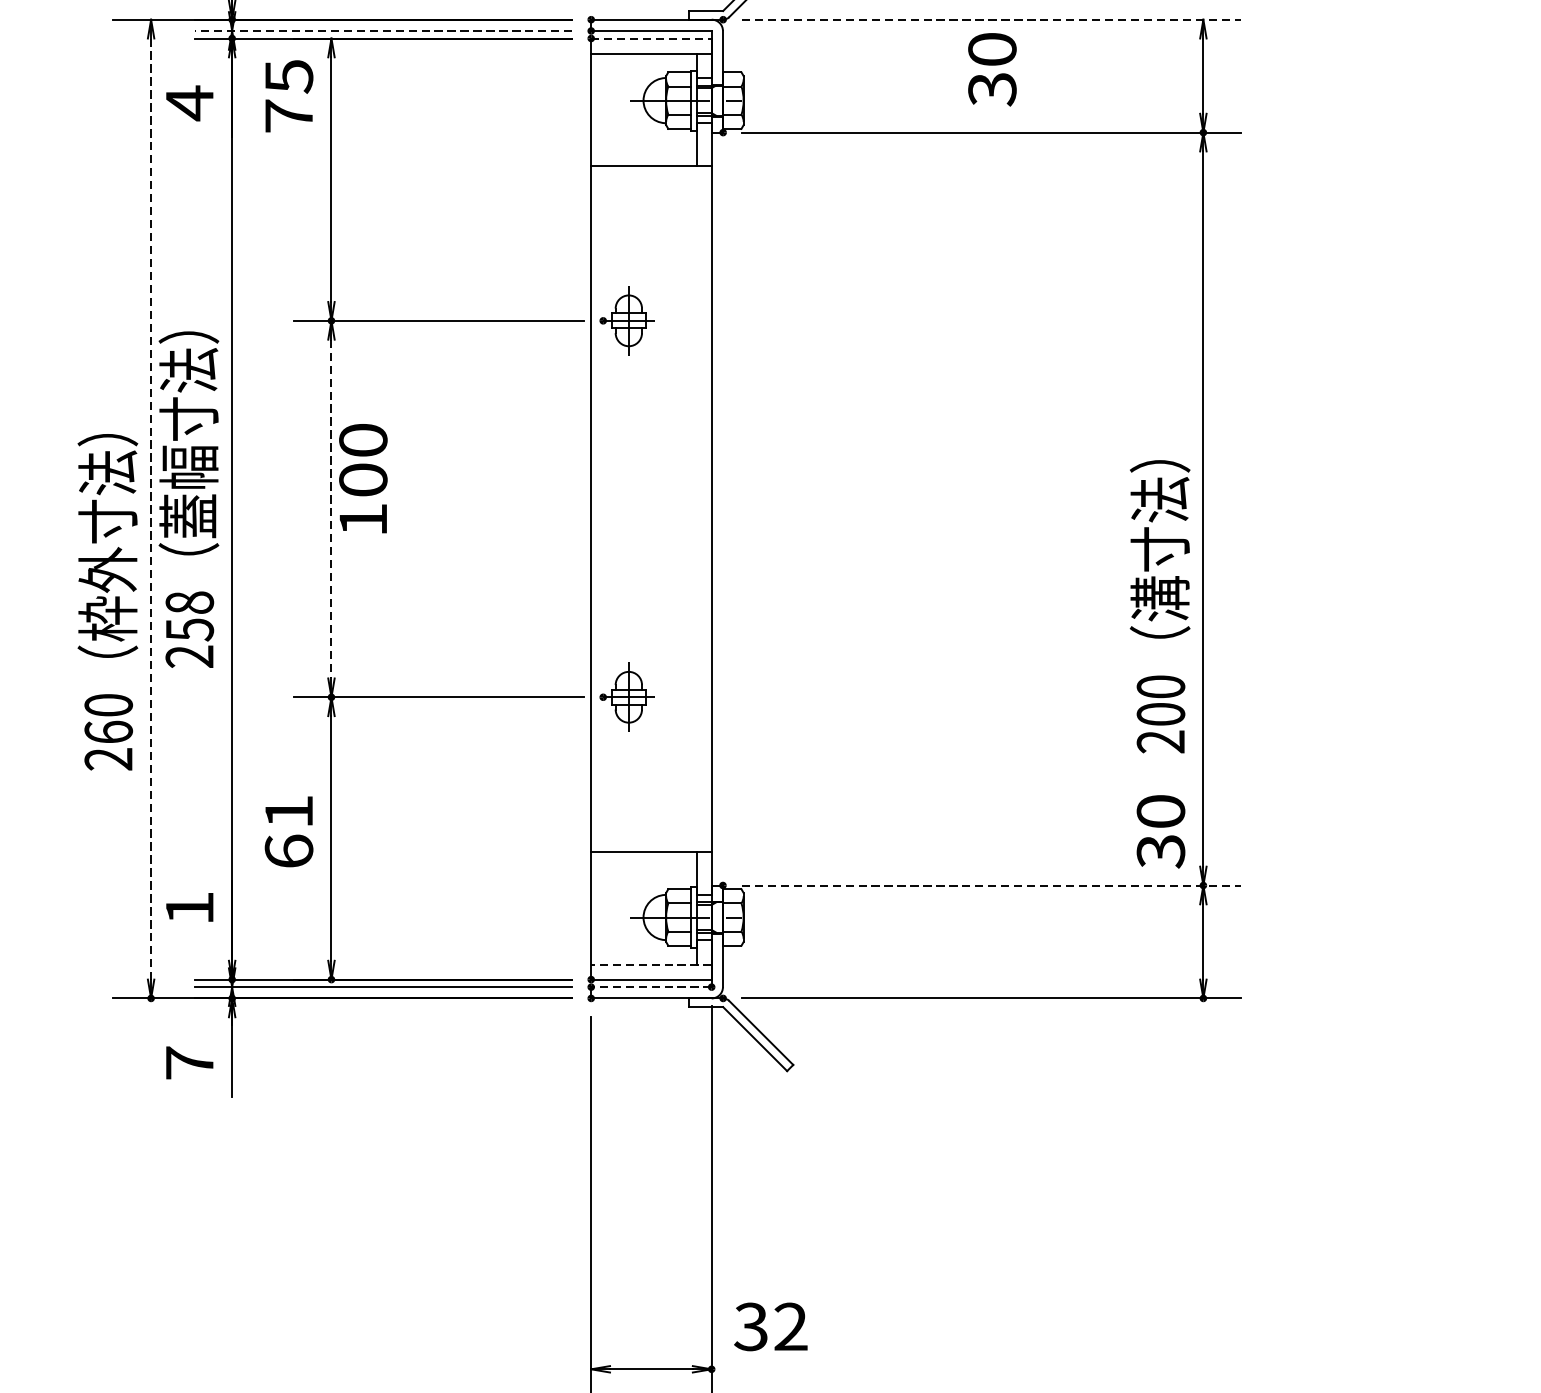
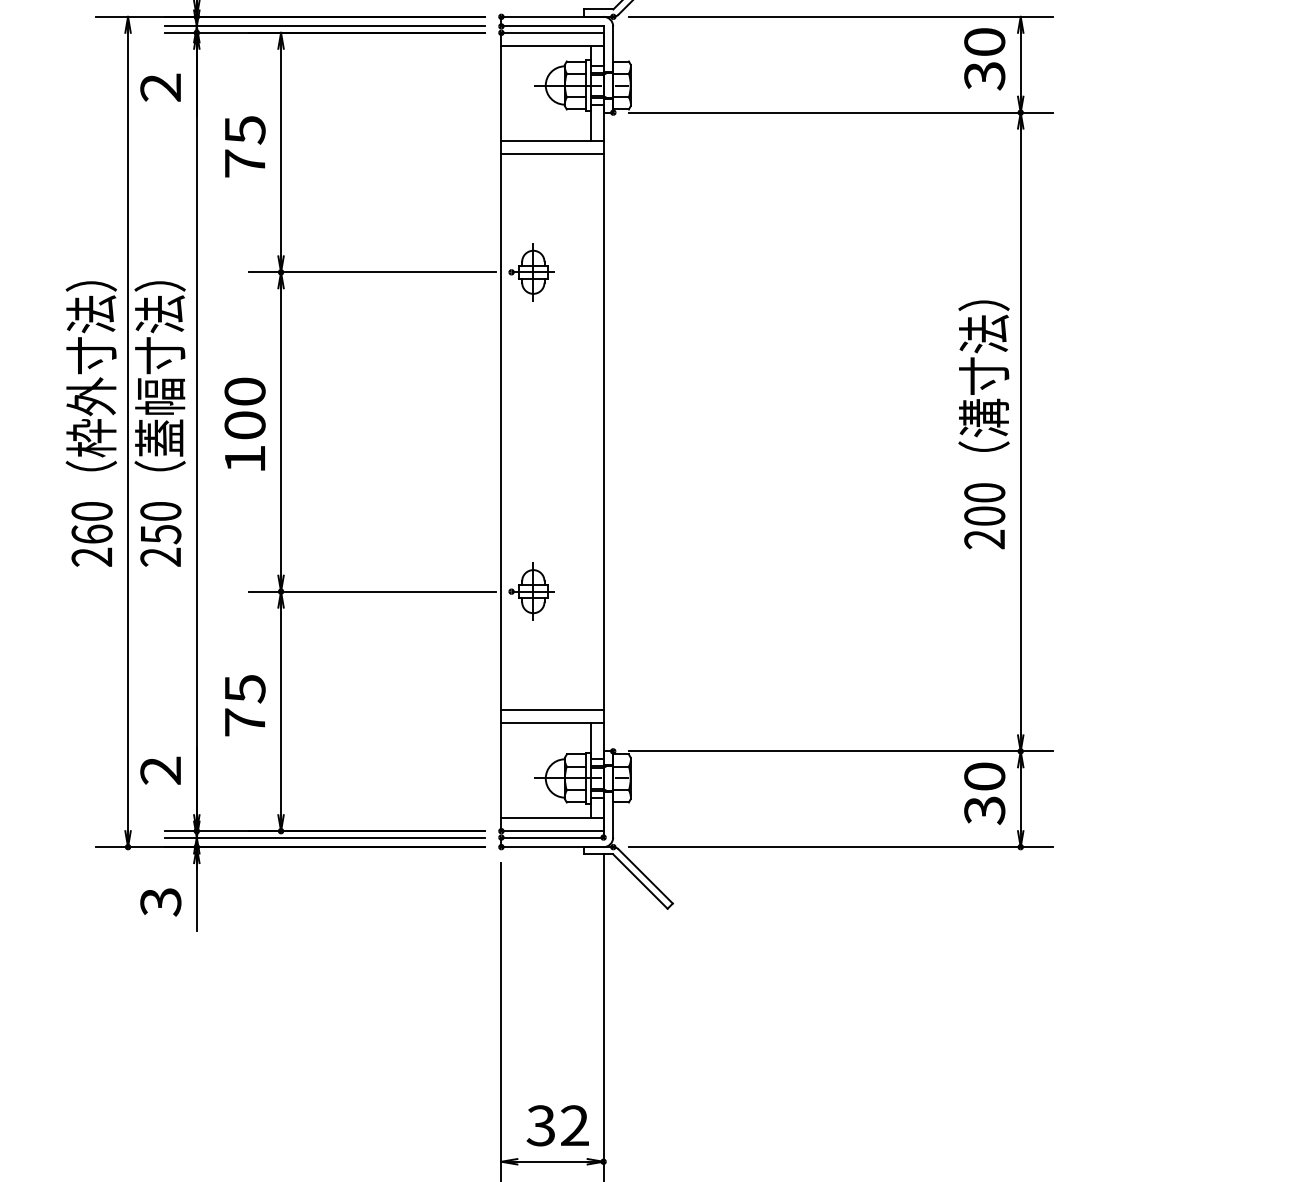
line: (990, 19) -> (840, 16), dashed -> solid
line: (382, 31) -> (324, 26), dashed -> solid
line: (652, 38) -> (553, 32), dashed -> solid
text: (992, 69) -> (984, 59), moved
text: (289, 95) -> (245, 146), moved
text: (189, 102) -> (160, 87), 4 -> 2
line: (651, 181) -> (552, 154), added
text: (362, 477) -> (244, 423), moved
line: (331, 508) -> (281, 431), dashed -> solid
line: (151, 509) -> (128, 432), dashed -> solid
text: (106, 601) -> (90, 423), moved
text: (189, 602) -> (160, 511), 258 -> 250
text: (1159, 606) -> (983, 424), moved
text: (288, 831) -> (244, 705), 61 -> 75
text: (1160, 831) -> (984, 793), moved
line: (651, 836) -> (552, 709), added
line: (990, 885) -> (840, 751), dashed -> solid
text: (189, 908) -> (160, 770), 1 -> 2
line: (651, 964) -> (552, 818), dashed -> solid
line: (651, 987) -> (552, 837), dashed -> solid
text: (189, 1062) -> (160, 901), 7 -> 3
text: (770, 1326) -> (557, 1125), moved

